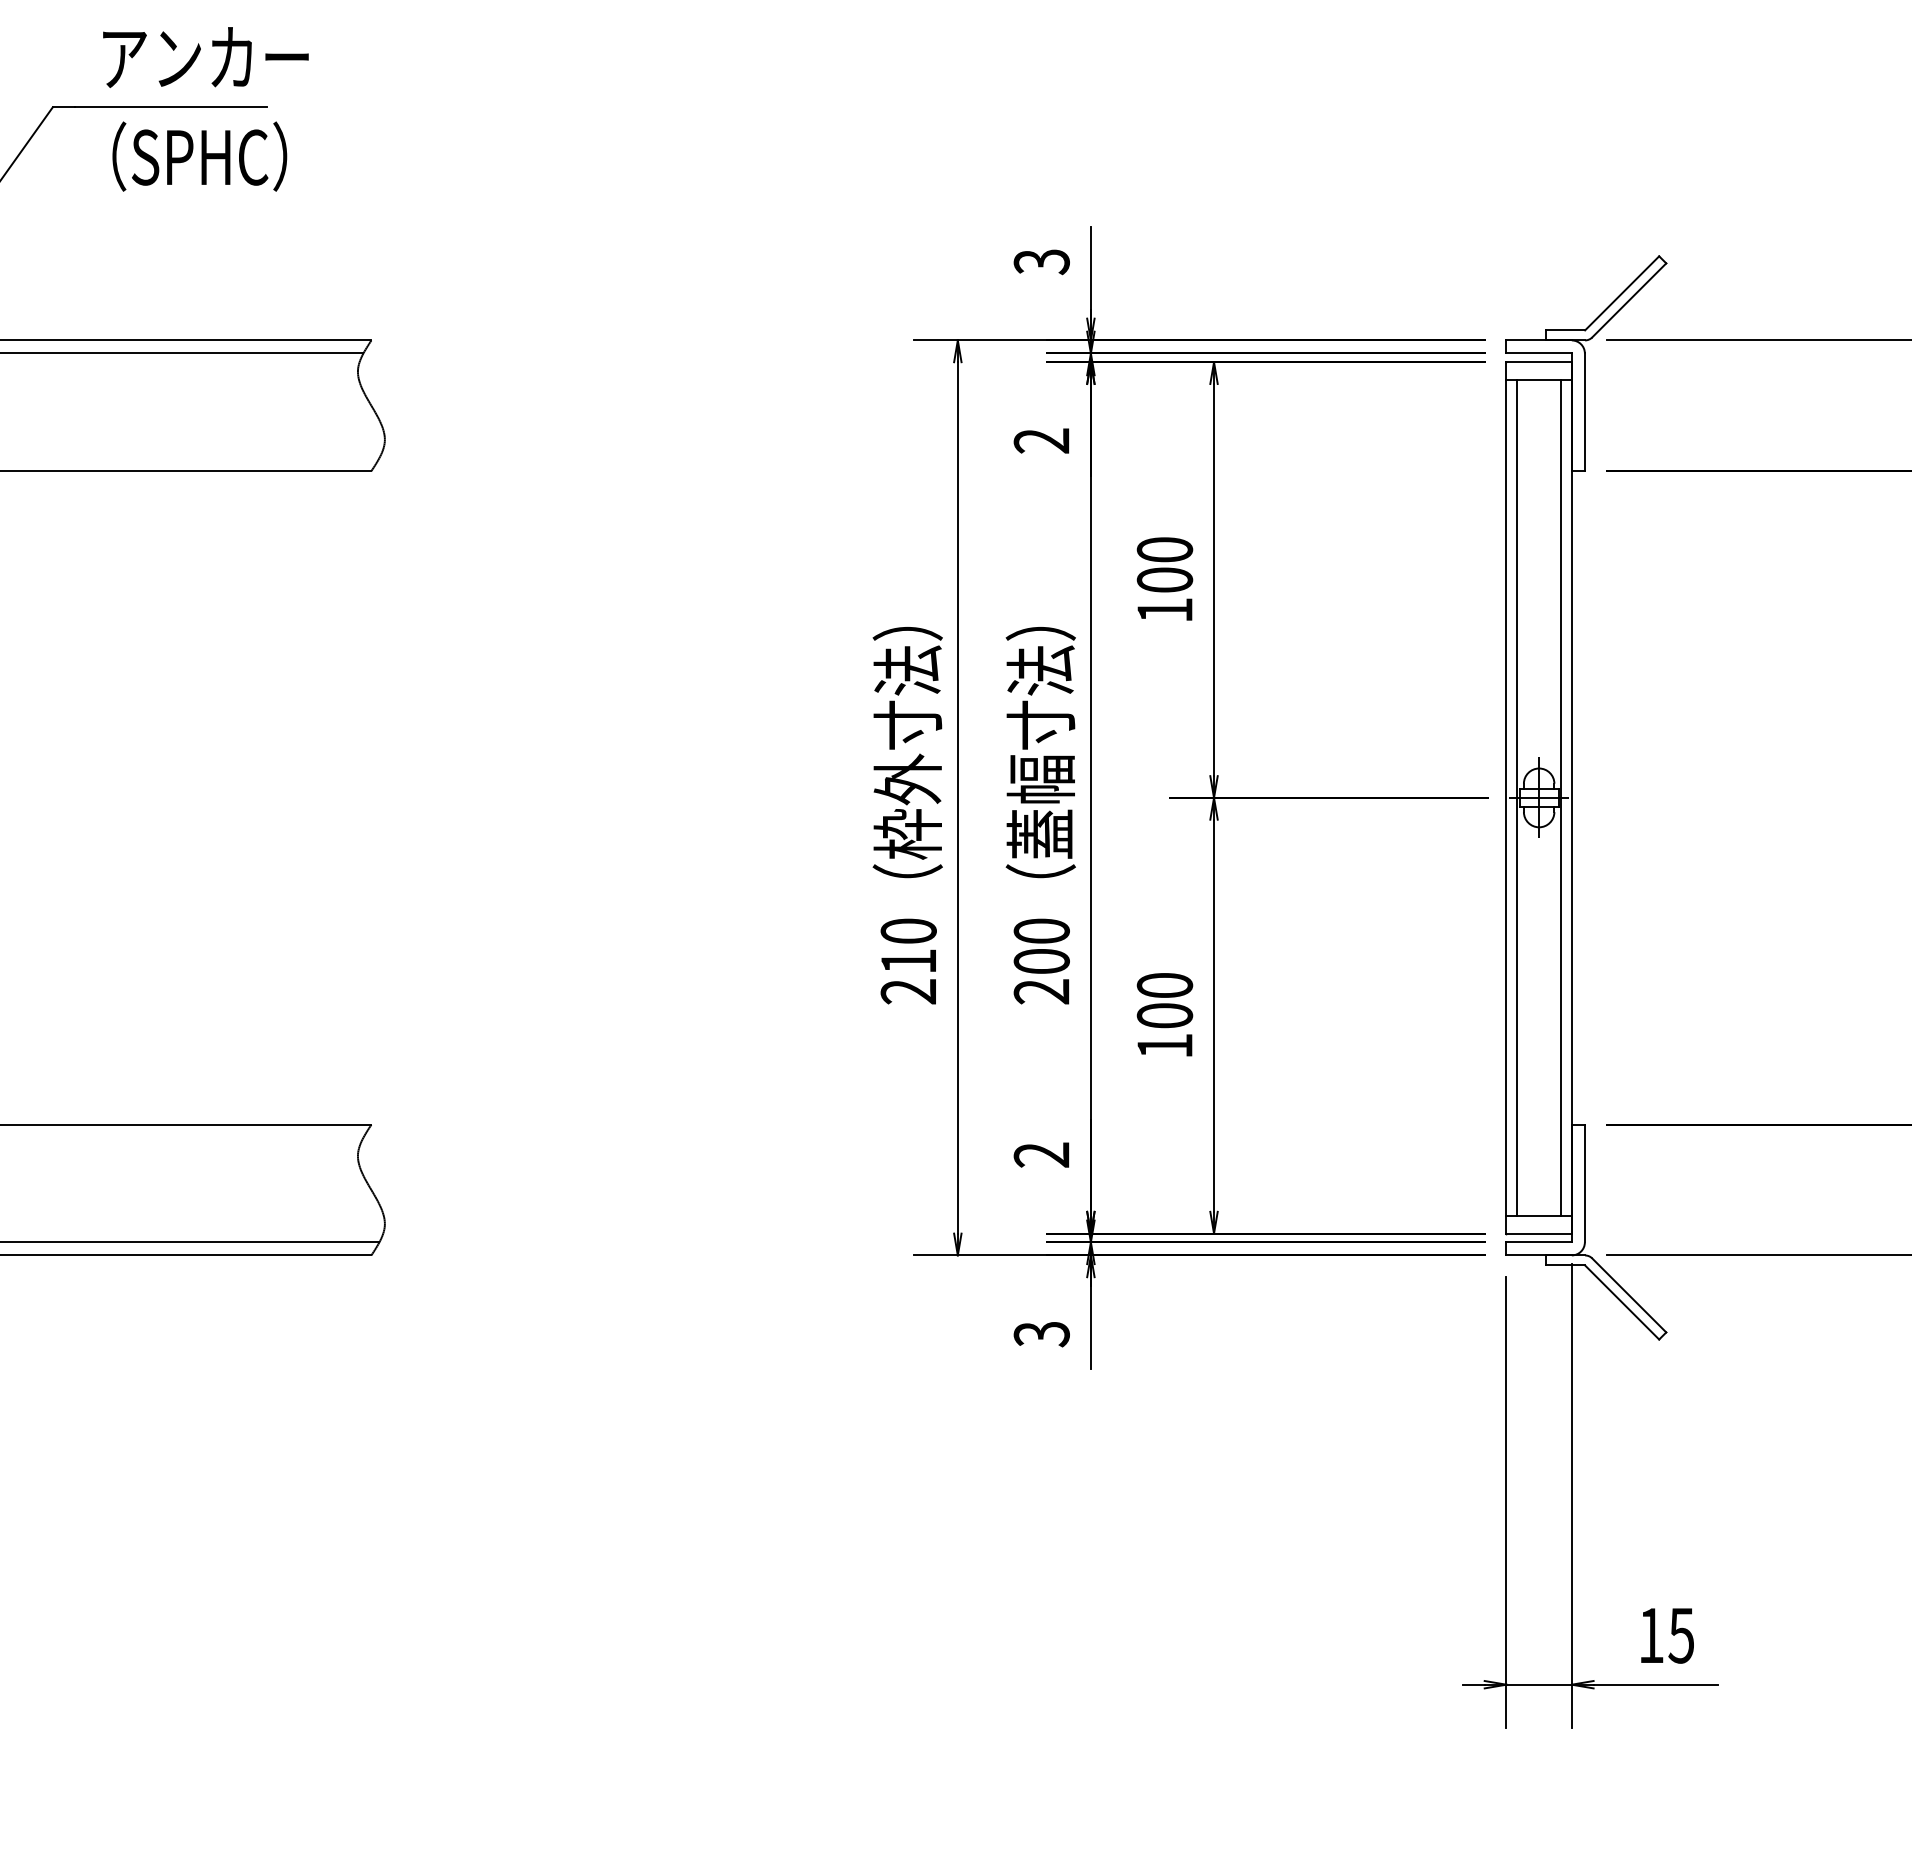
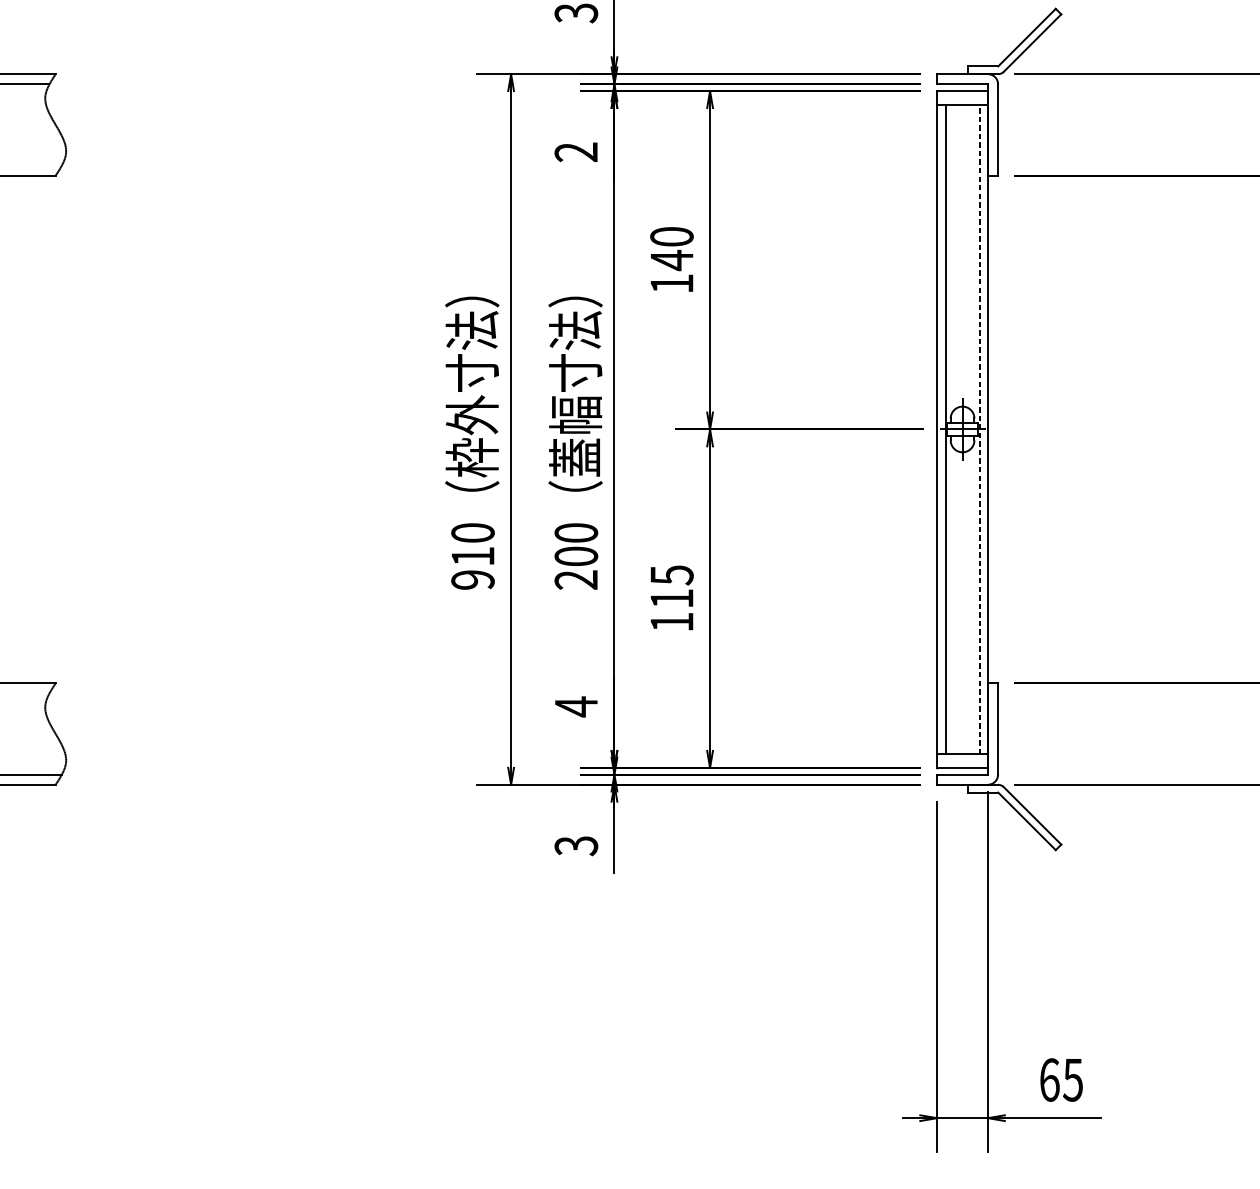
text: (1164, 580) -> (671, 260), 100 -> 140
line: (1560, 797) -> (979, 429), solid -> dashed
text: (908, 991) -> (472, 579), 210 -> 910
text: (1164, 1000) -> (671, 586), 100 -> 115
text: (1041, 1154) -> (576, 706), 2 -> 4
text: (1651, 1635) -> (1049, 1079), 15 -> 65

